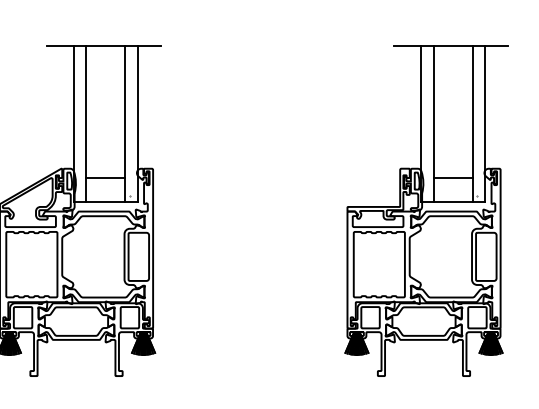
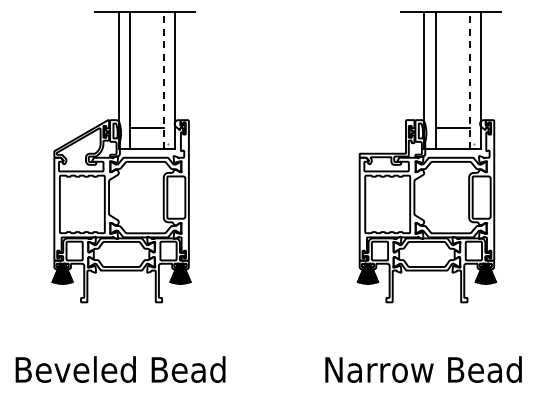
line: (125, 123) -> (164, 80), solid -> dashed
line: (472, 123) -> (469, 80), solid -> dashed

